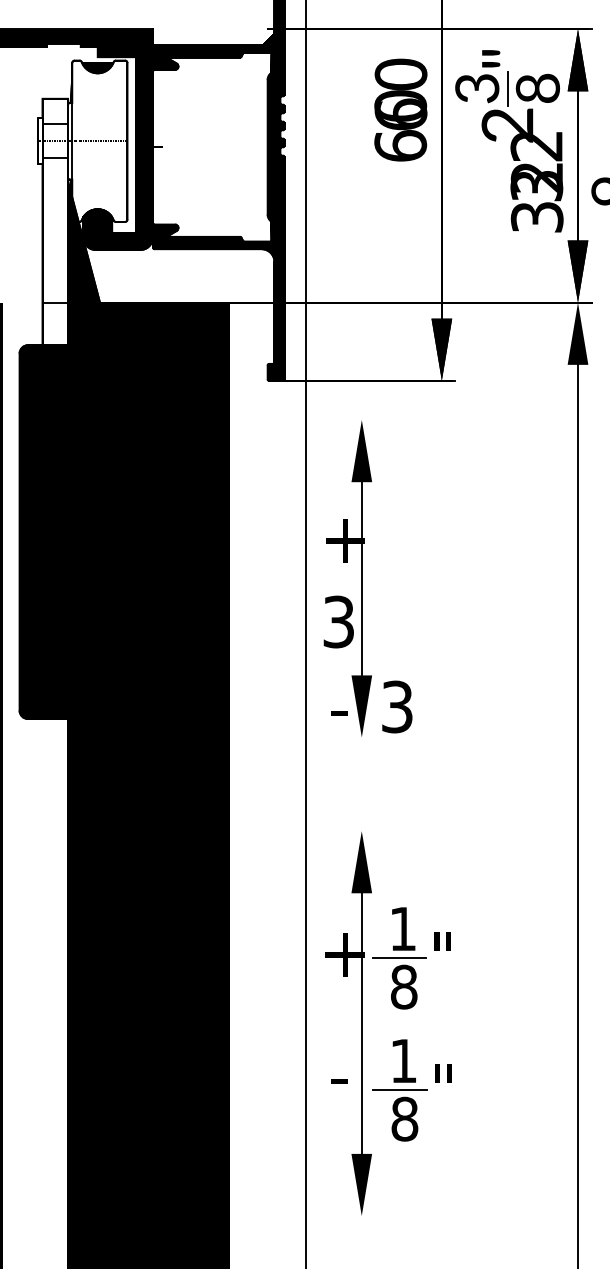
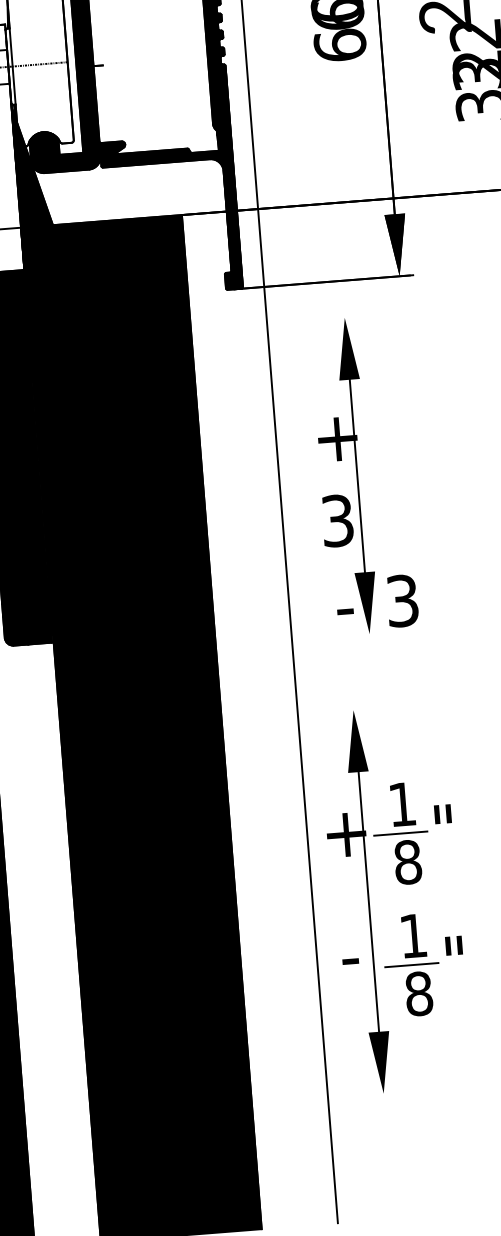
part: (367, 578) -> (362, 475), moved
part: (395, 1007) -> (400, 883), moved

